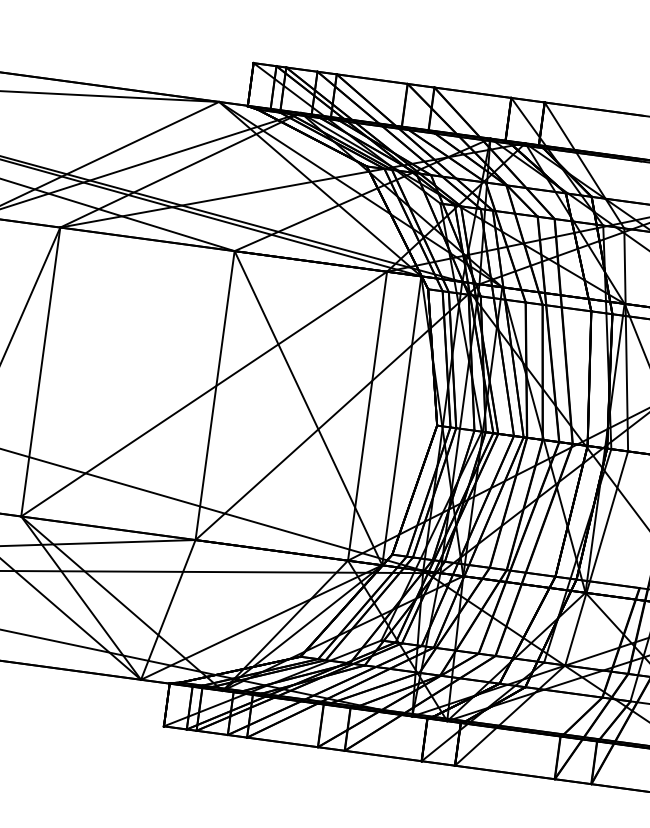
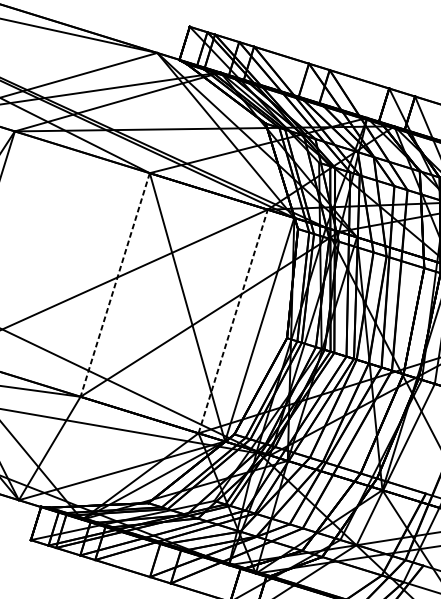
line: (215, 395) -> (115, 284), solid -> dashed
line: (367, 416) -> (233, 321), solid -> dashed

